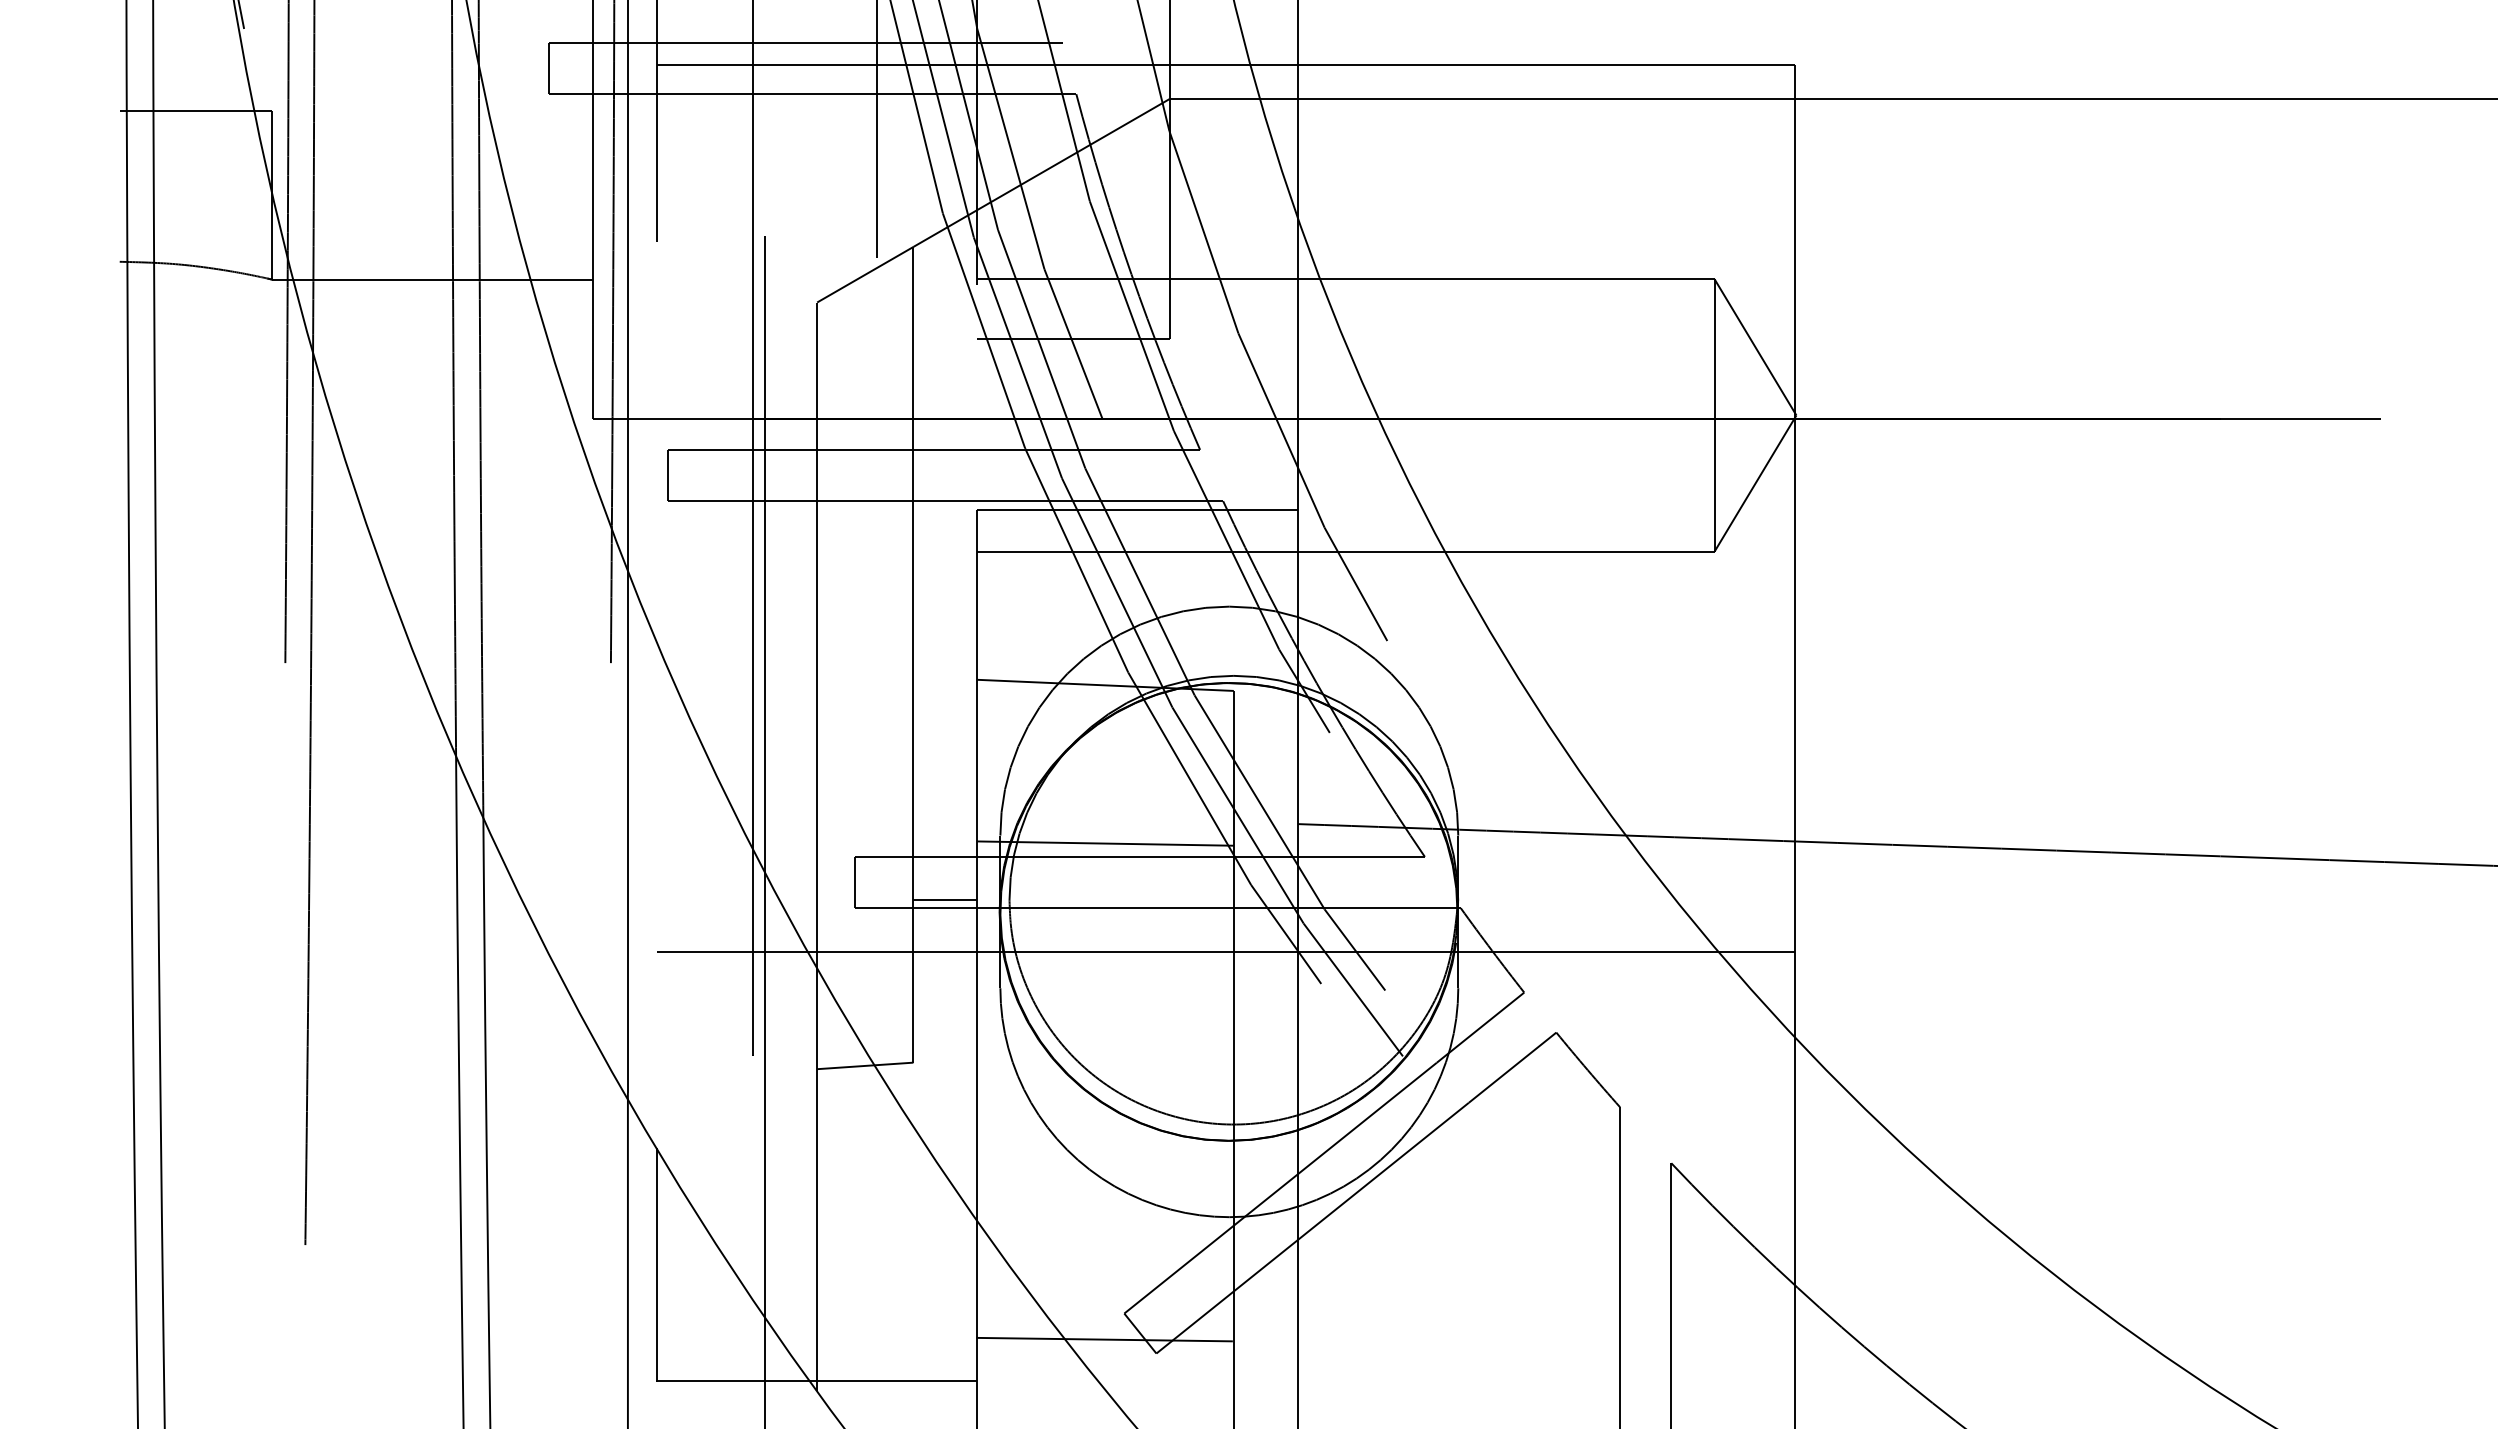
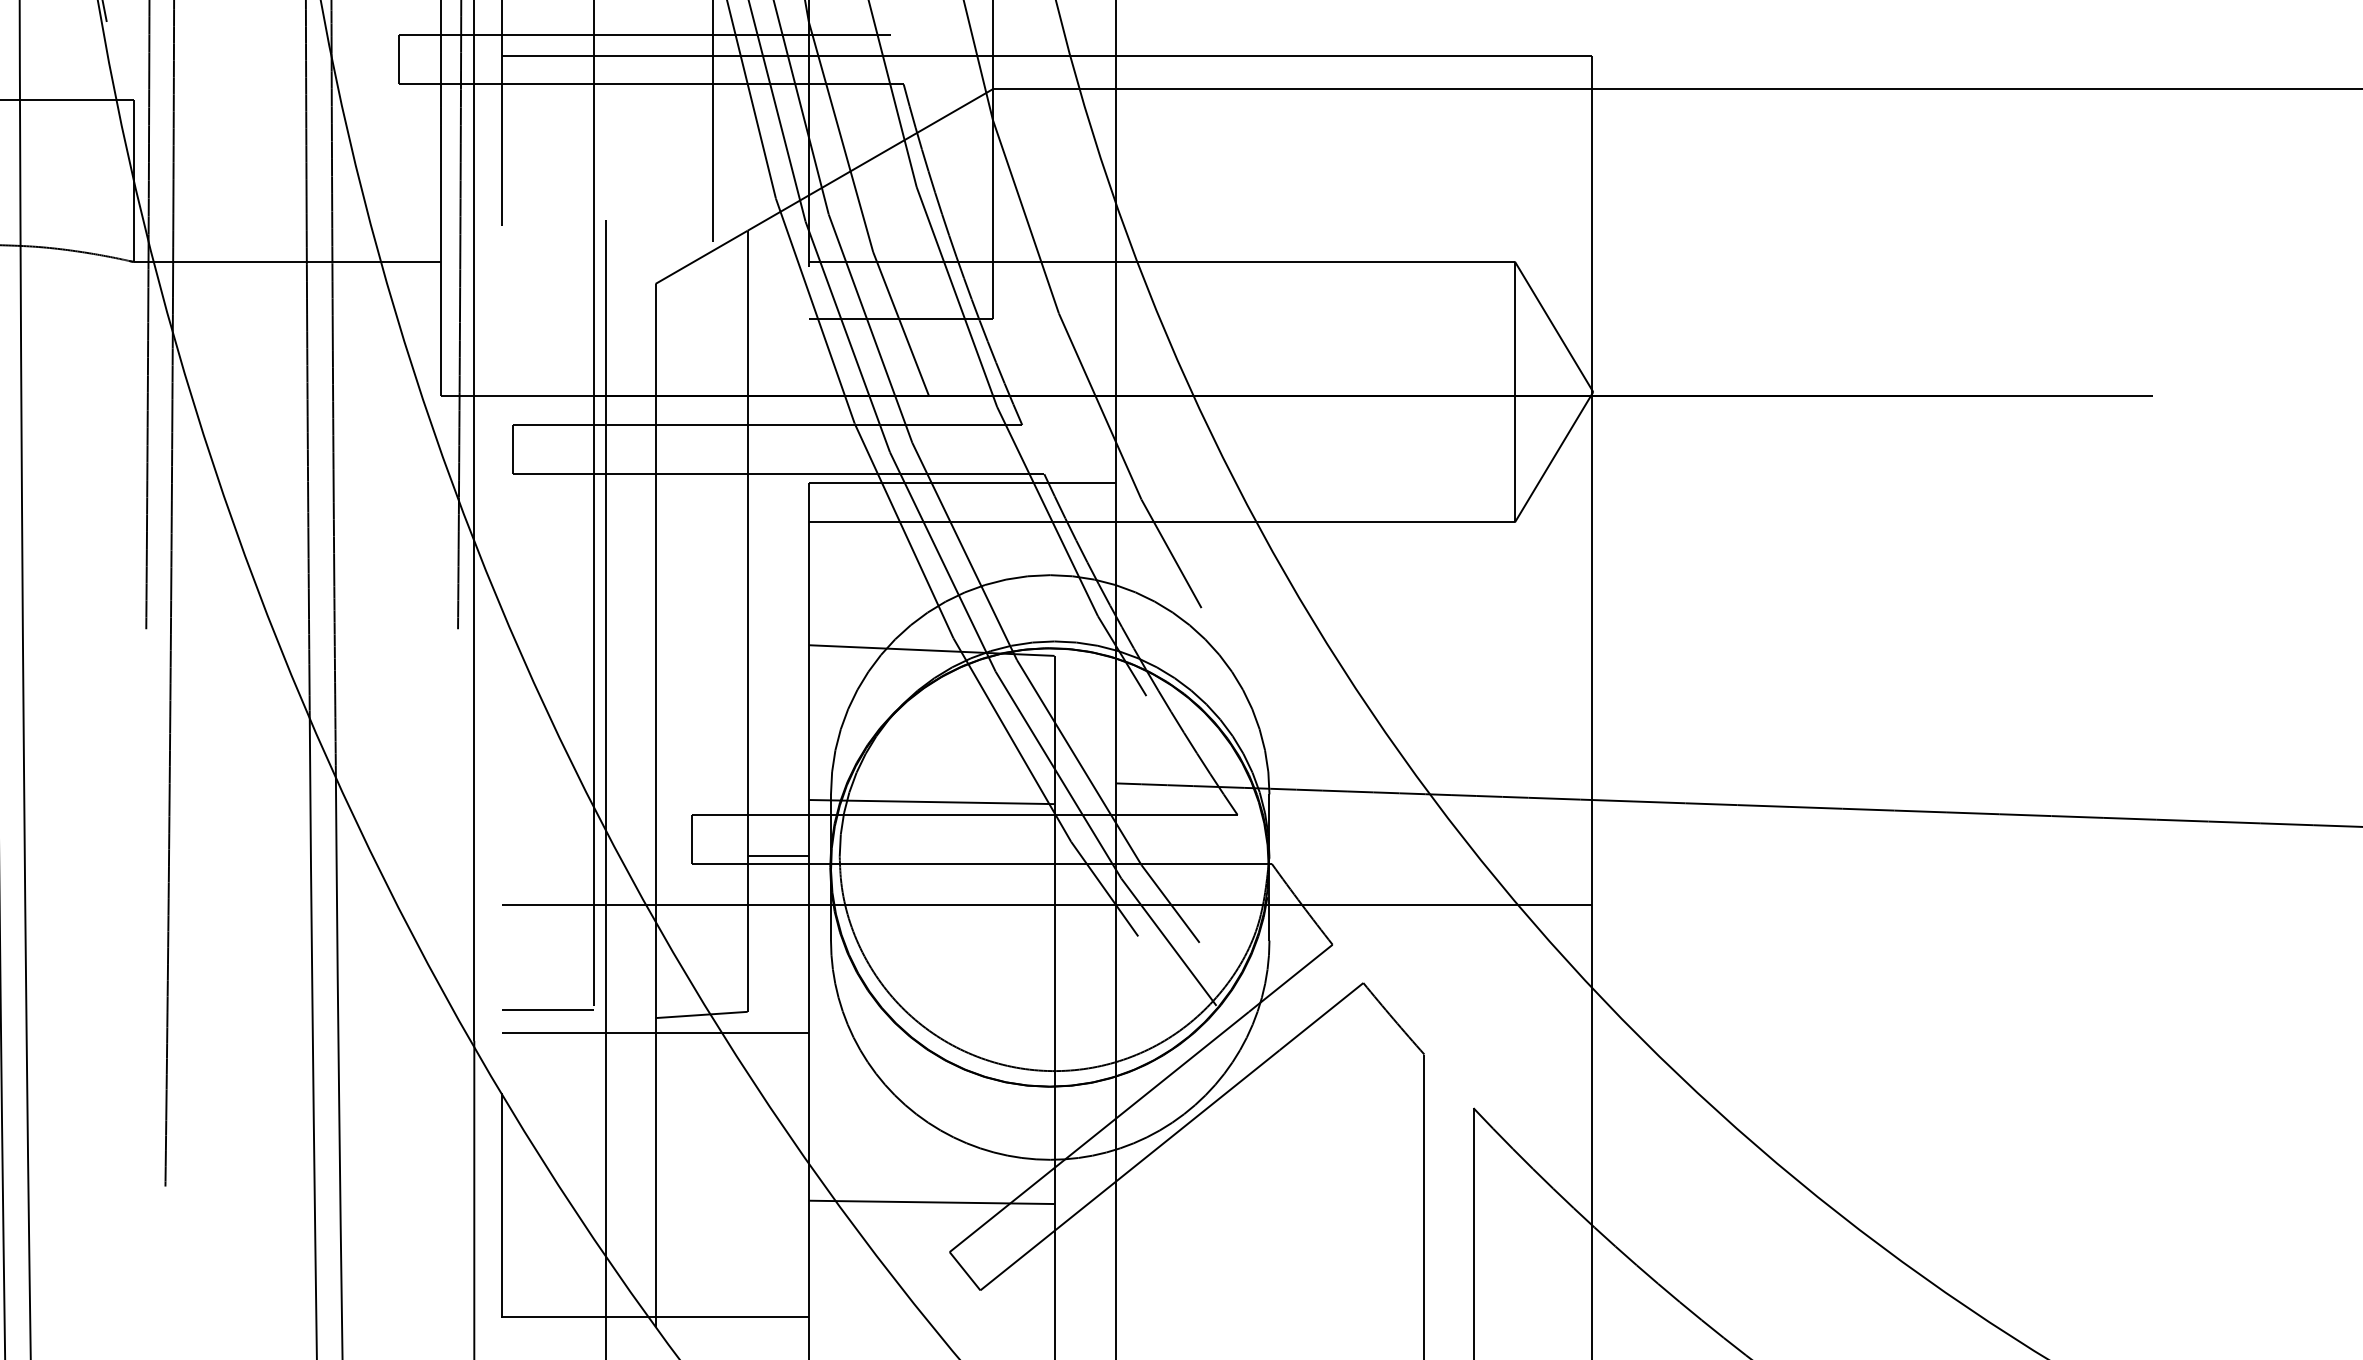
line: (704, 1060) -> (547, 1009), added
line: (816, 1085) -> (654, 1033), added
line: (1104, 1339) -> (931, 1202), moved

